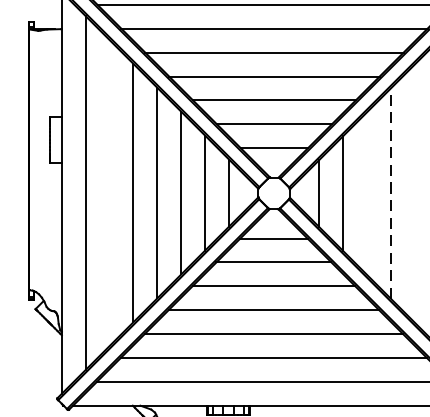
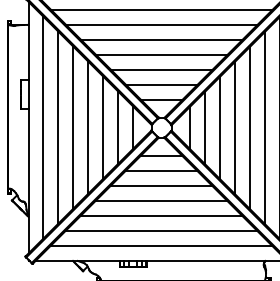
line: (109, 192) -> (58, 127), added
line: (366, 192) -> (219, 127), added
line: (414, 192) -> (249, 127), added
line: (390, 194) -> (234, 128), dashed -> solid

